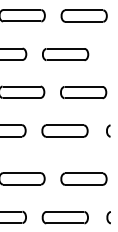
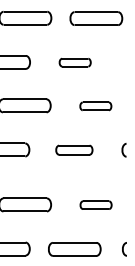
part: (65, 54) -> (74, 62), size x0.6
part: (83, 92) -> (95, 106), size x0.6
part: (64, 130) -> (73, 149), size x0.7
part: (83, 178) -> (95, 204), size x0.6

